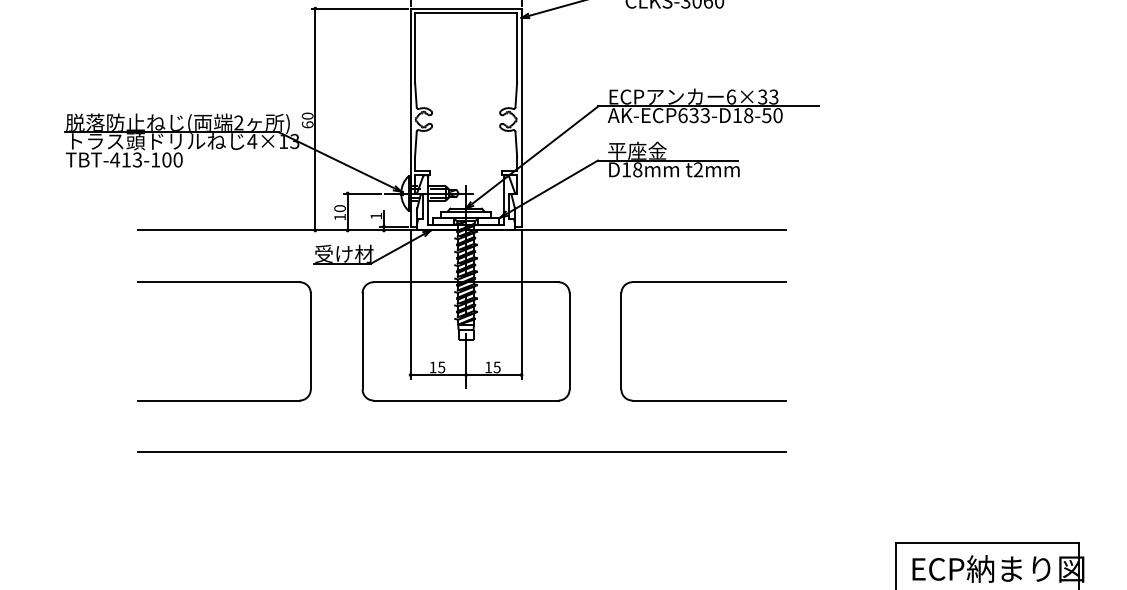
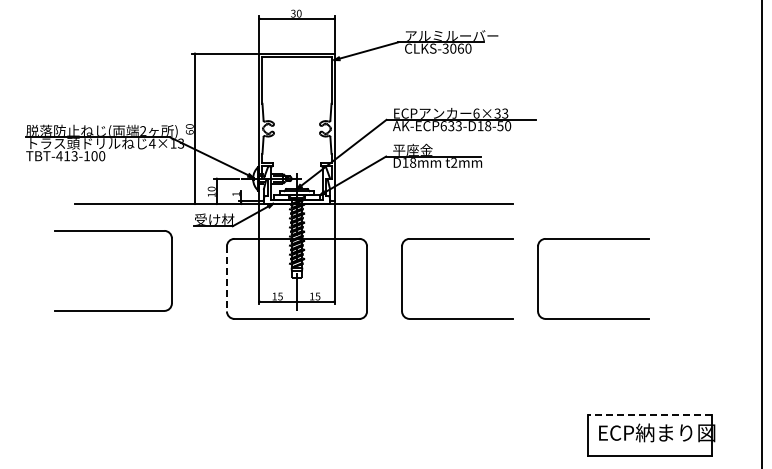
part: (224, 283) -> (113, 231), moved
part: (904, 283) -> (593, 239), added
line: (361, 340) -> (226, 278), solid -> dashed
line: (460, 451) -> (293, 353), removed
line: (987, 543) -> (649, 415), solid -> dashed

